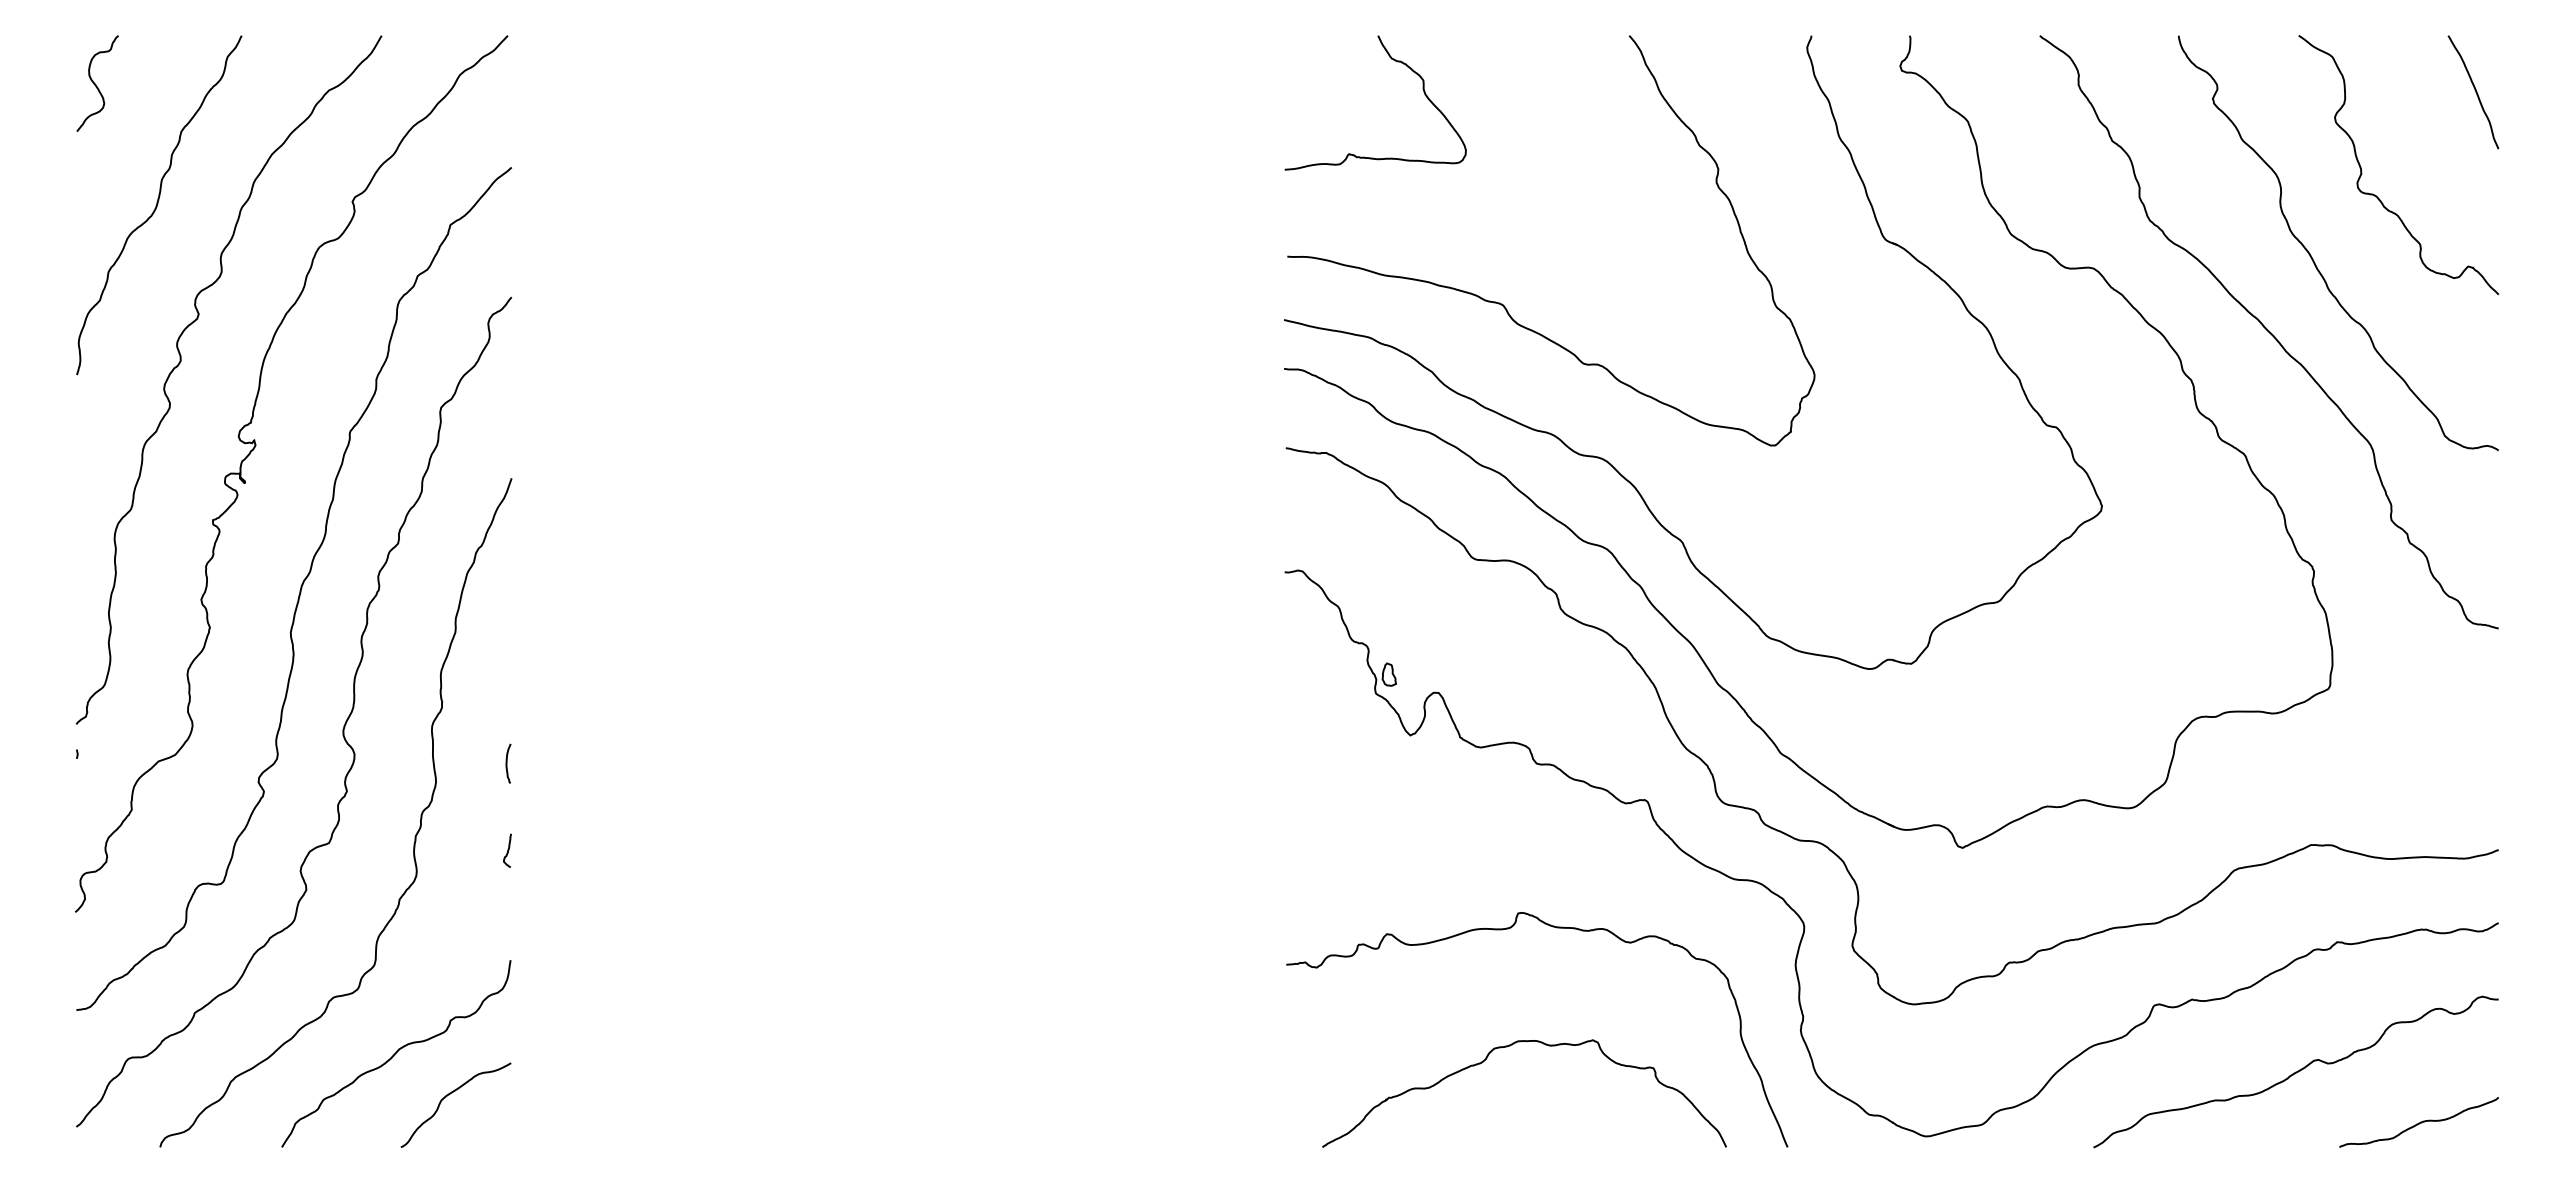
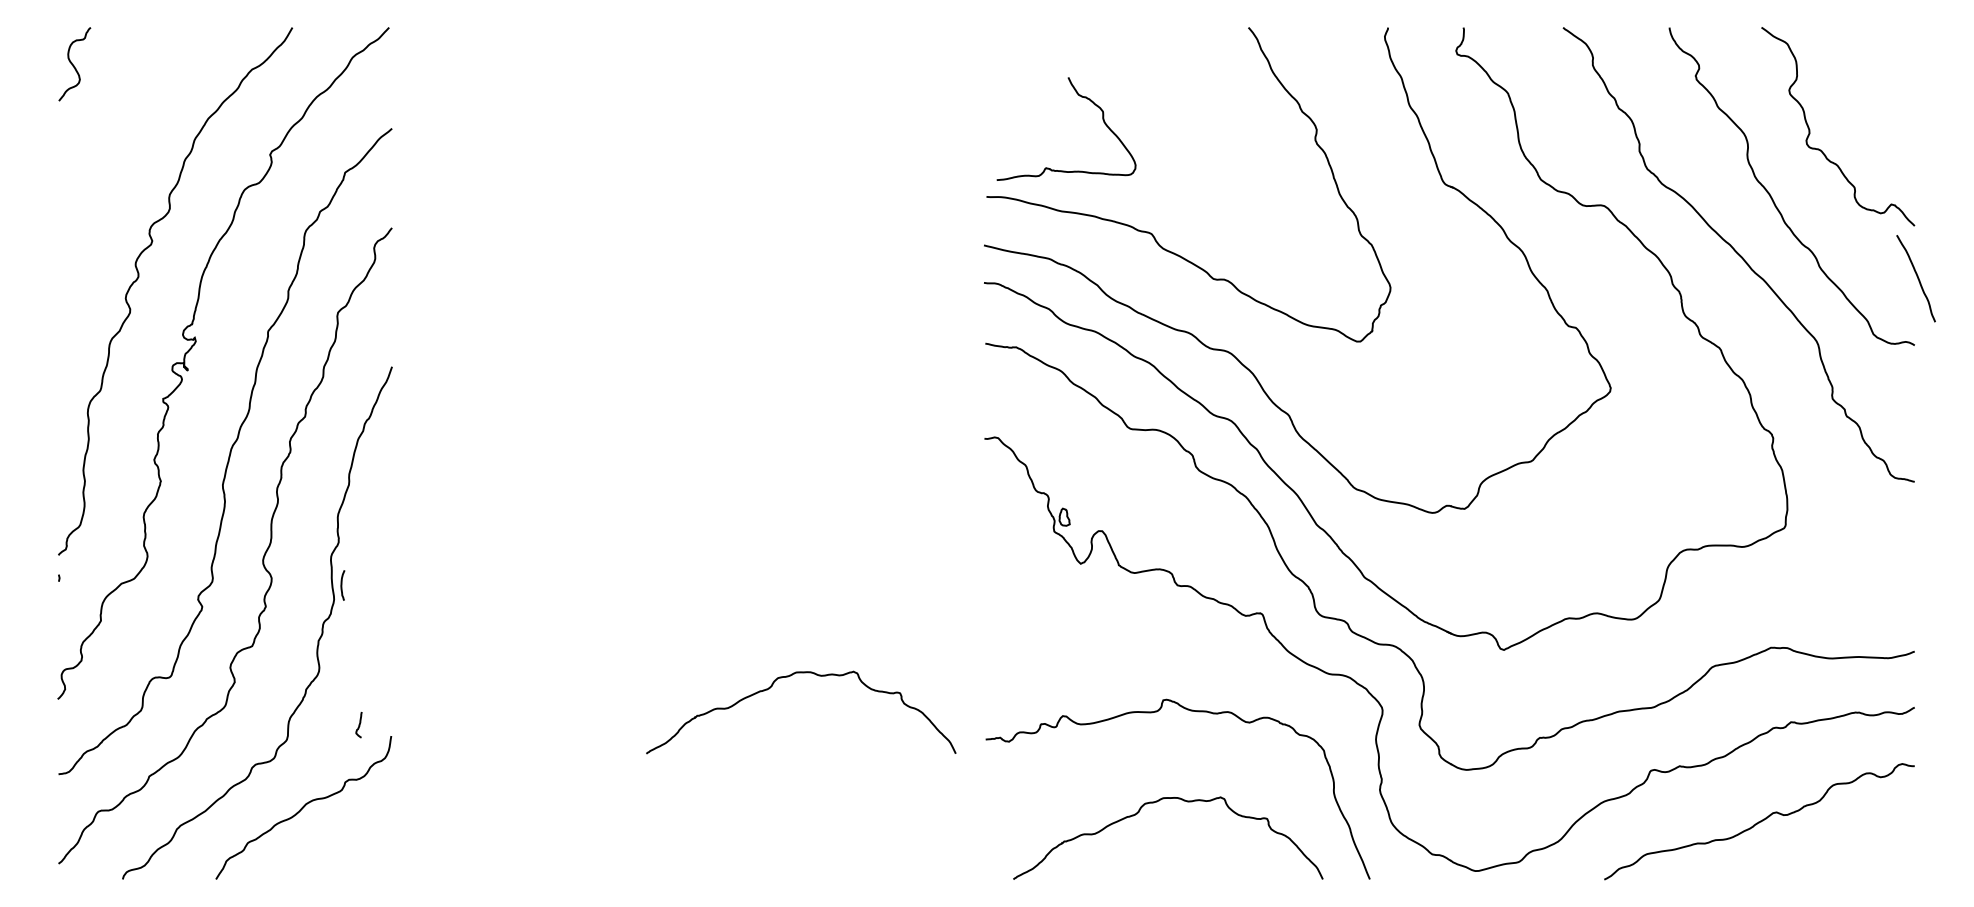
curve: (1395, 61) -> (1081, 97), moved
curve: (2475, 92) -> (1917, 278), moved
curve: (158, 204) -> (121, 156), removed
curve: (507, 763) -> (342, 585), moved
curve: (507, 850) -> (359, 724), moved
curve: (1031, 882) -> (790, 676), added
curve: (449, 1095) -> (344, 839), removed
curve: (2418, 1122) -> (1853, 860), removed

